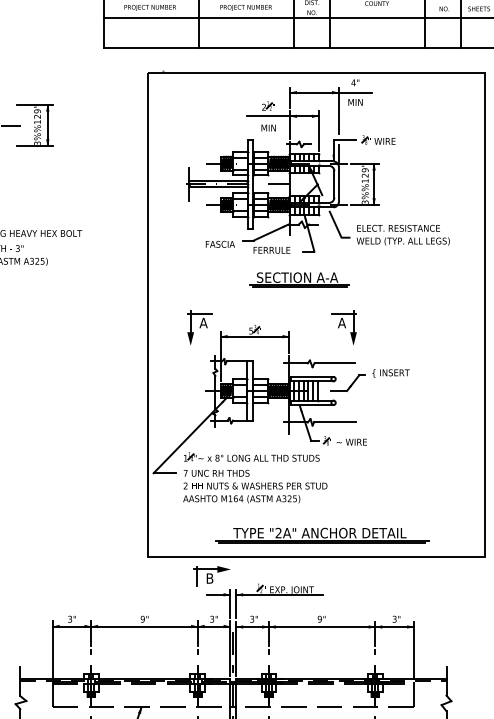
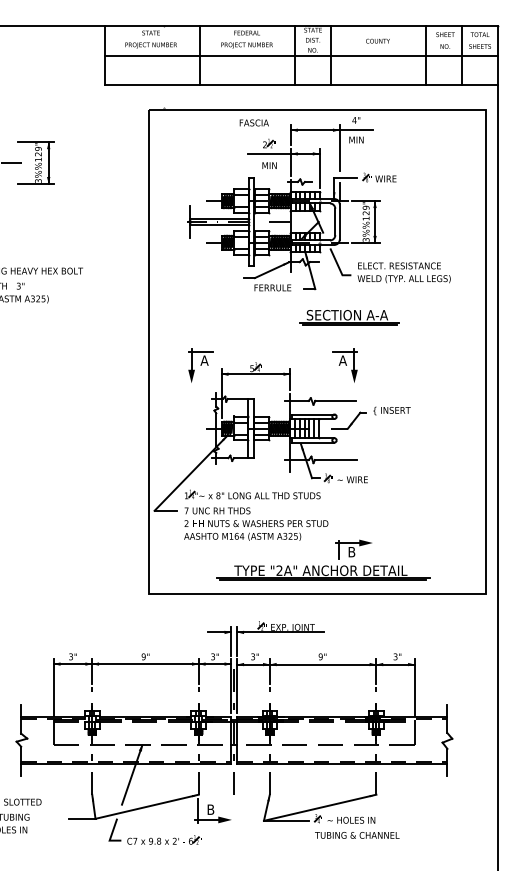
text: (219, 243) -> (253, 122), moved
part: (299, 279) -> (349, 317), moved
part: (211, 575) -> (353, 549), moved

